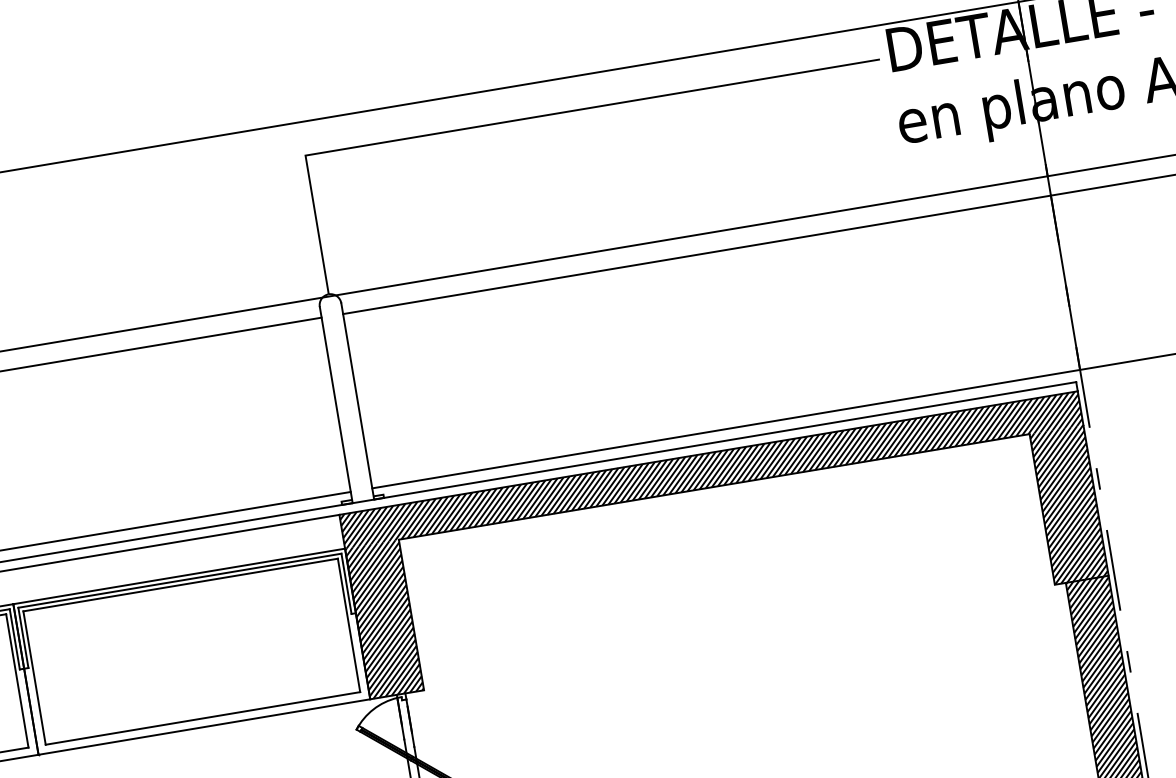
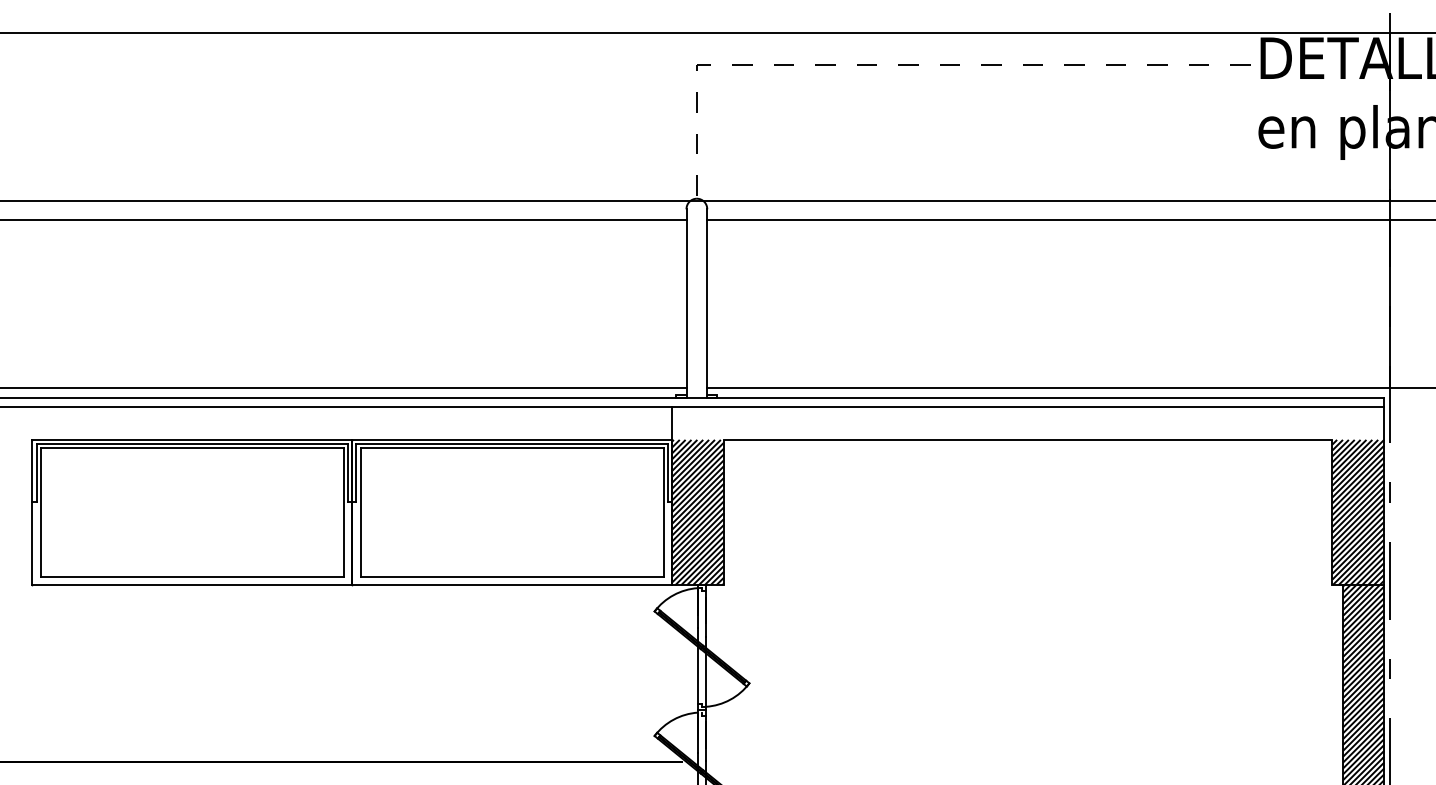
line: (521, 118) -> (905, 64), solid -> dashed
hatch: (711, 469) -> (1028, 423), removed

